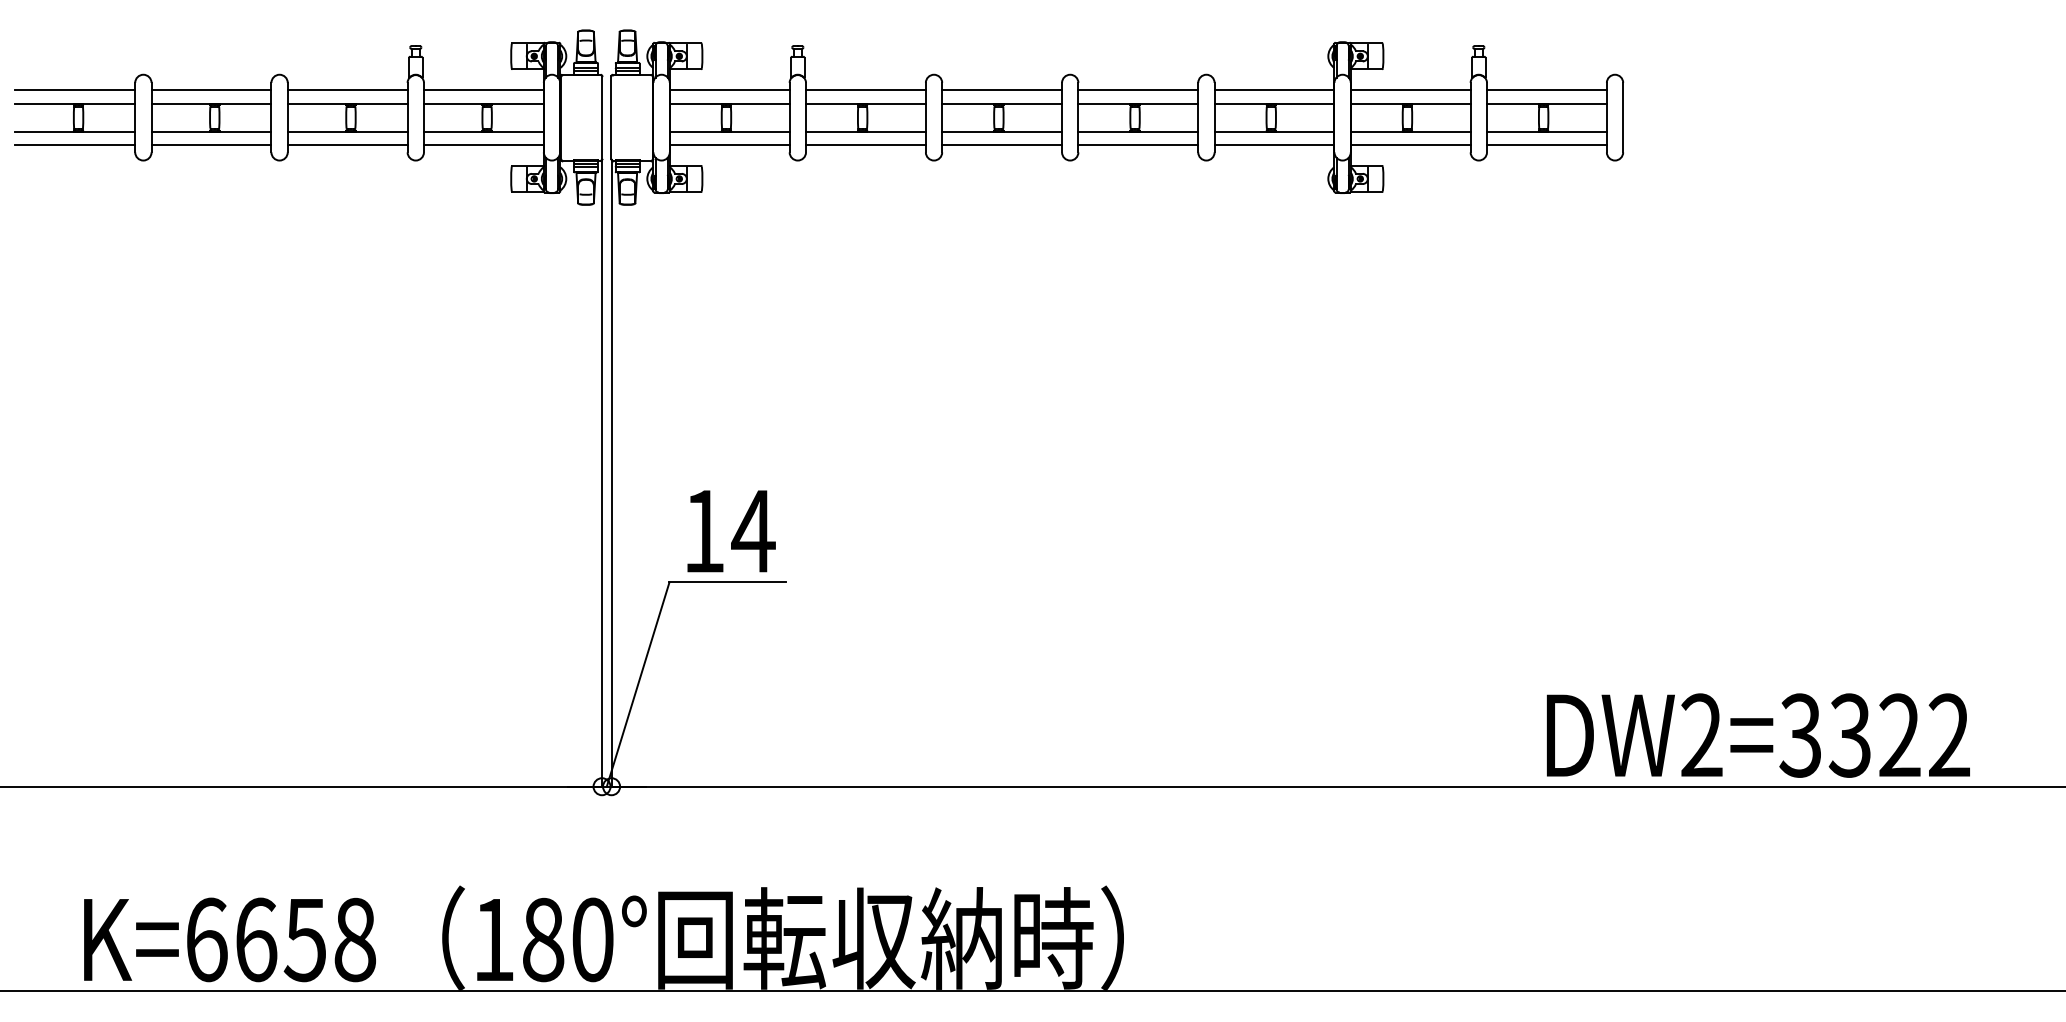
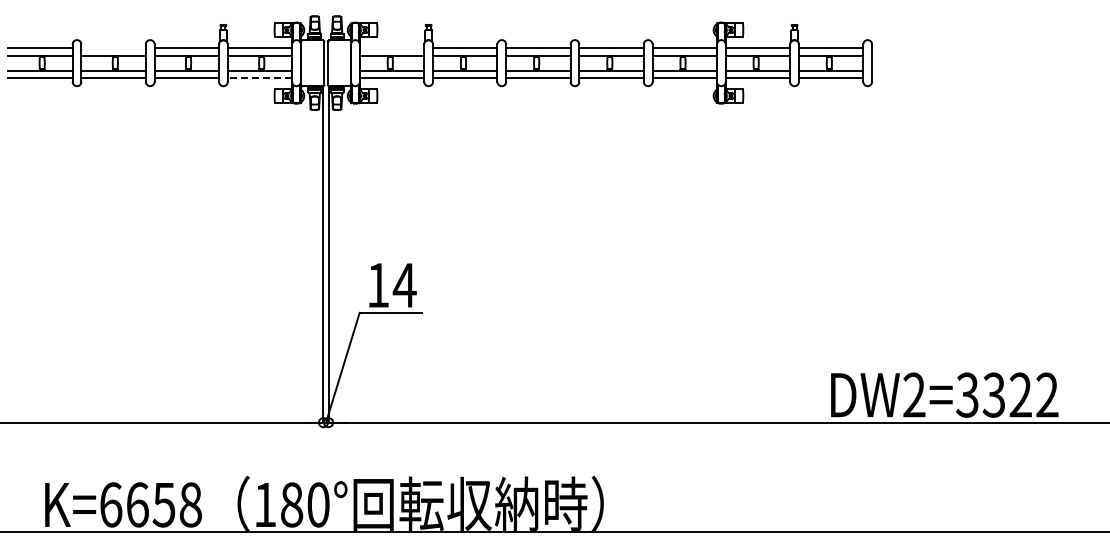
line: (211, 90) -> (113, 48), removed
line: (728, 90) -> (391, 48), removed
line: (483, 144) -> (259, 77), solid -> dashed

